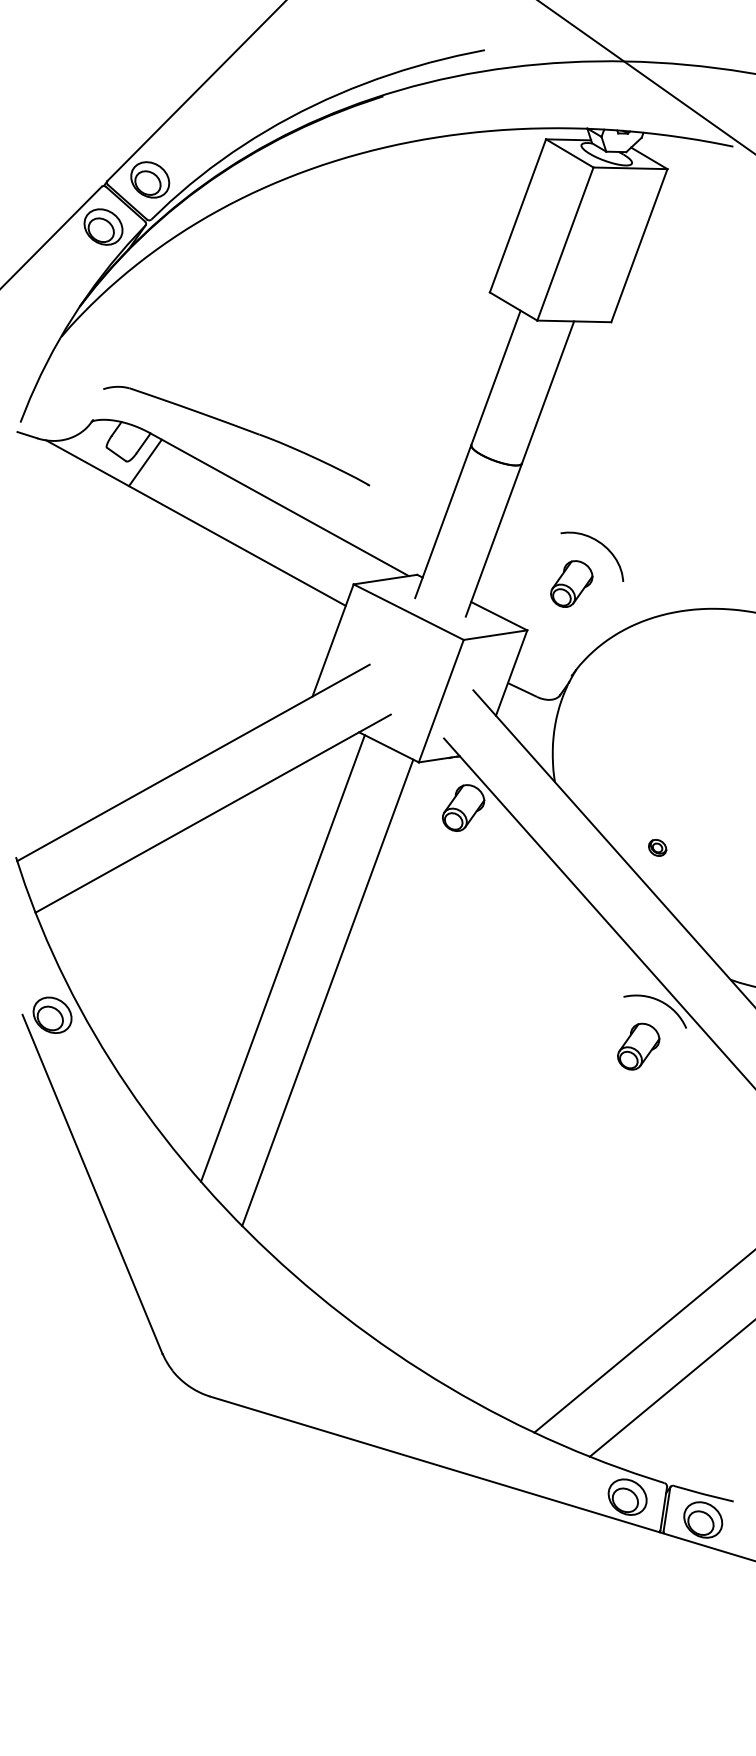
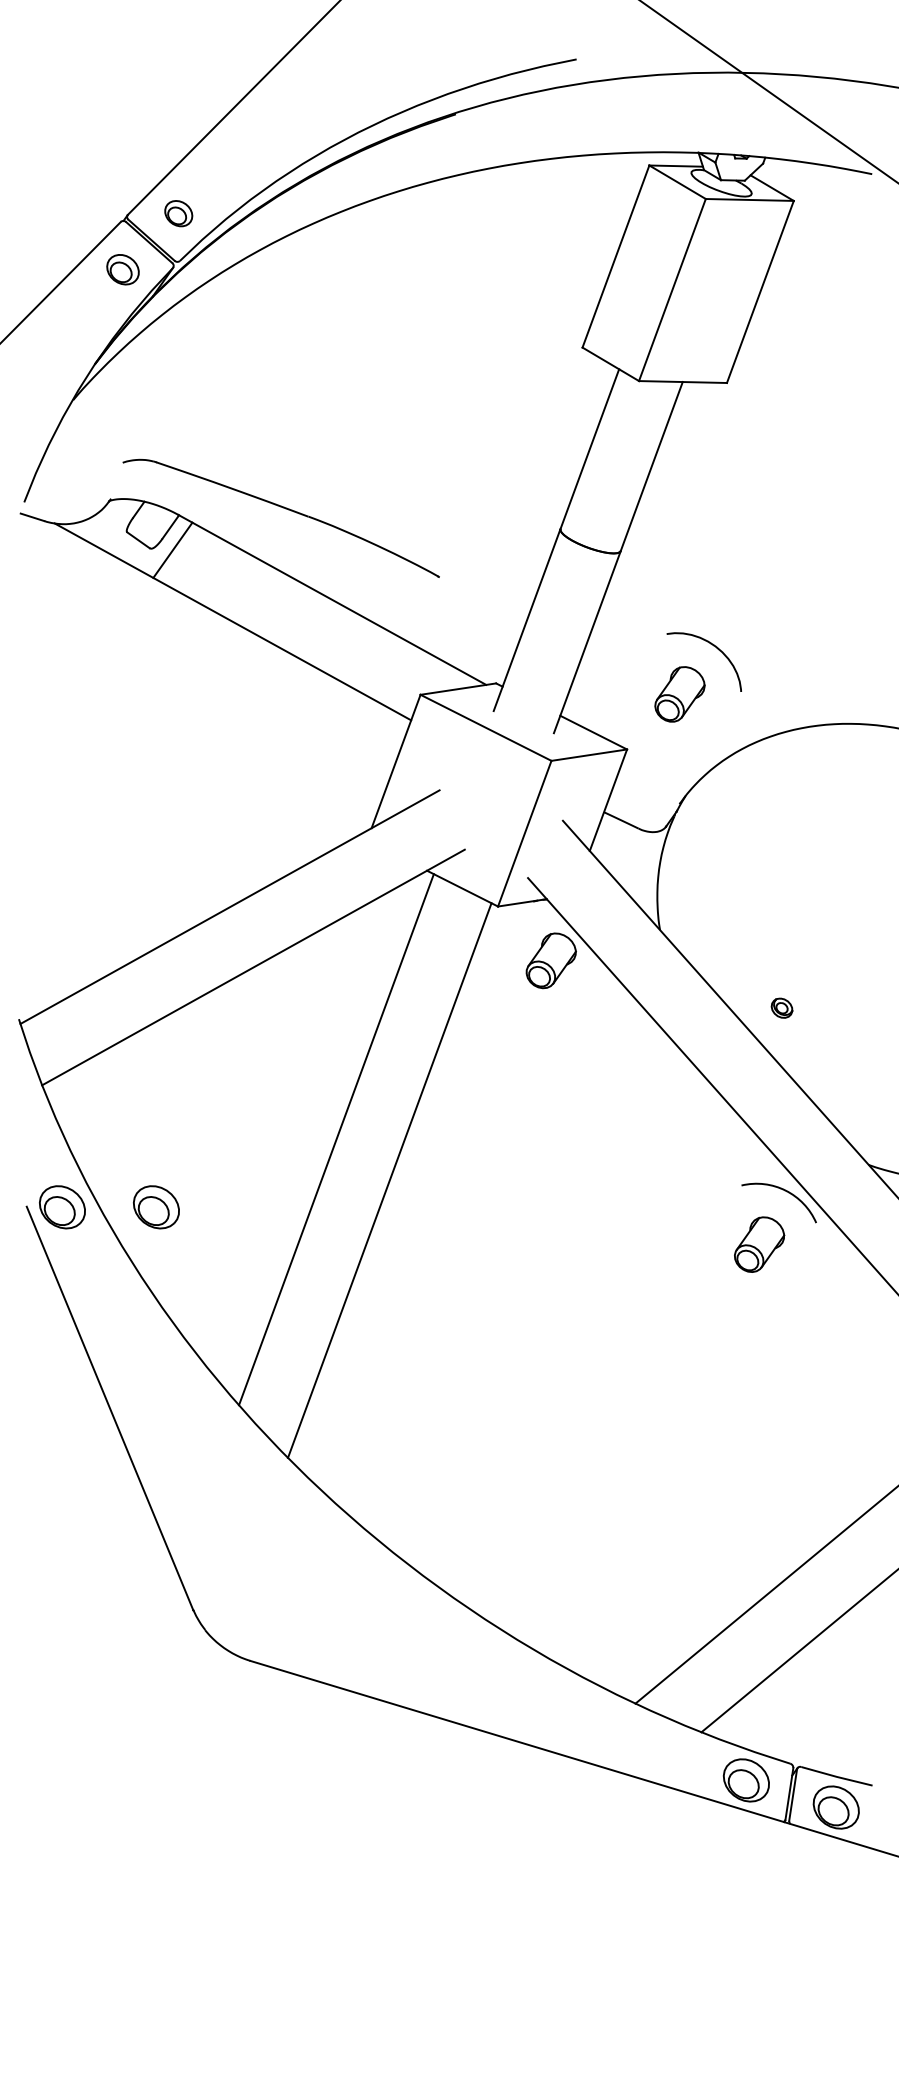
part: (150, 179) -> (178, 213), size x0.6
part: (103, 226) -> (122, 269), size x0.7
part: (131, 1015) -> (156, 1207), added

